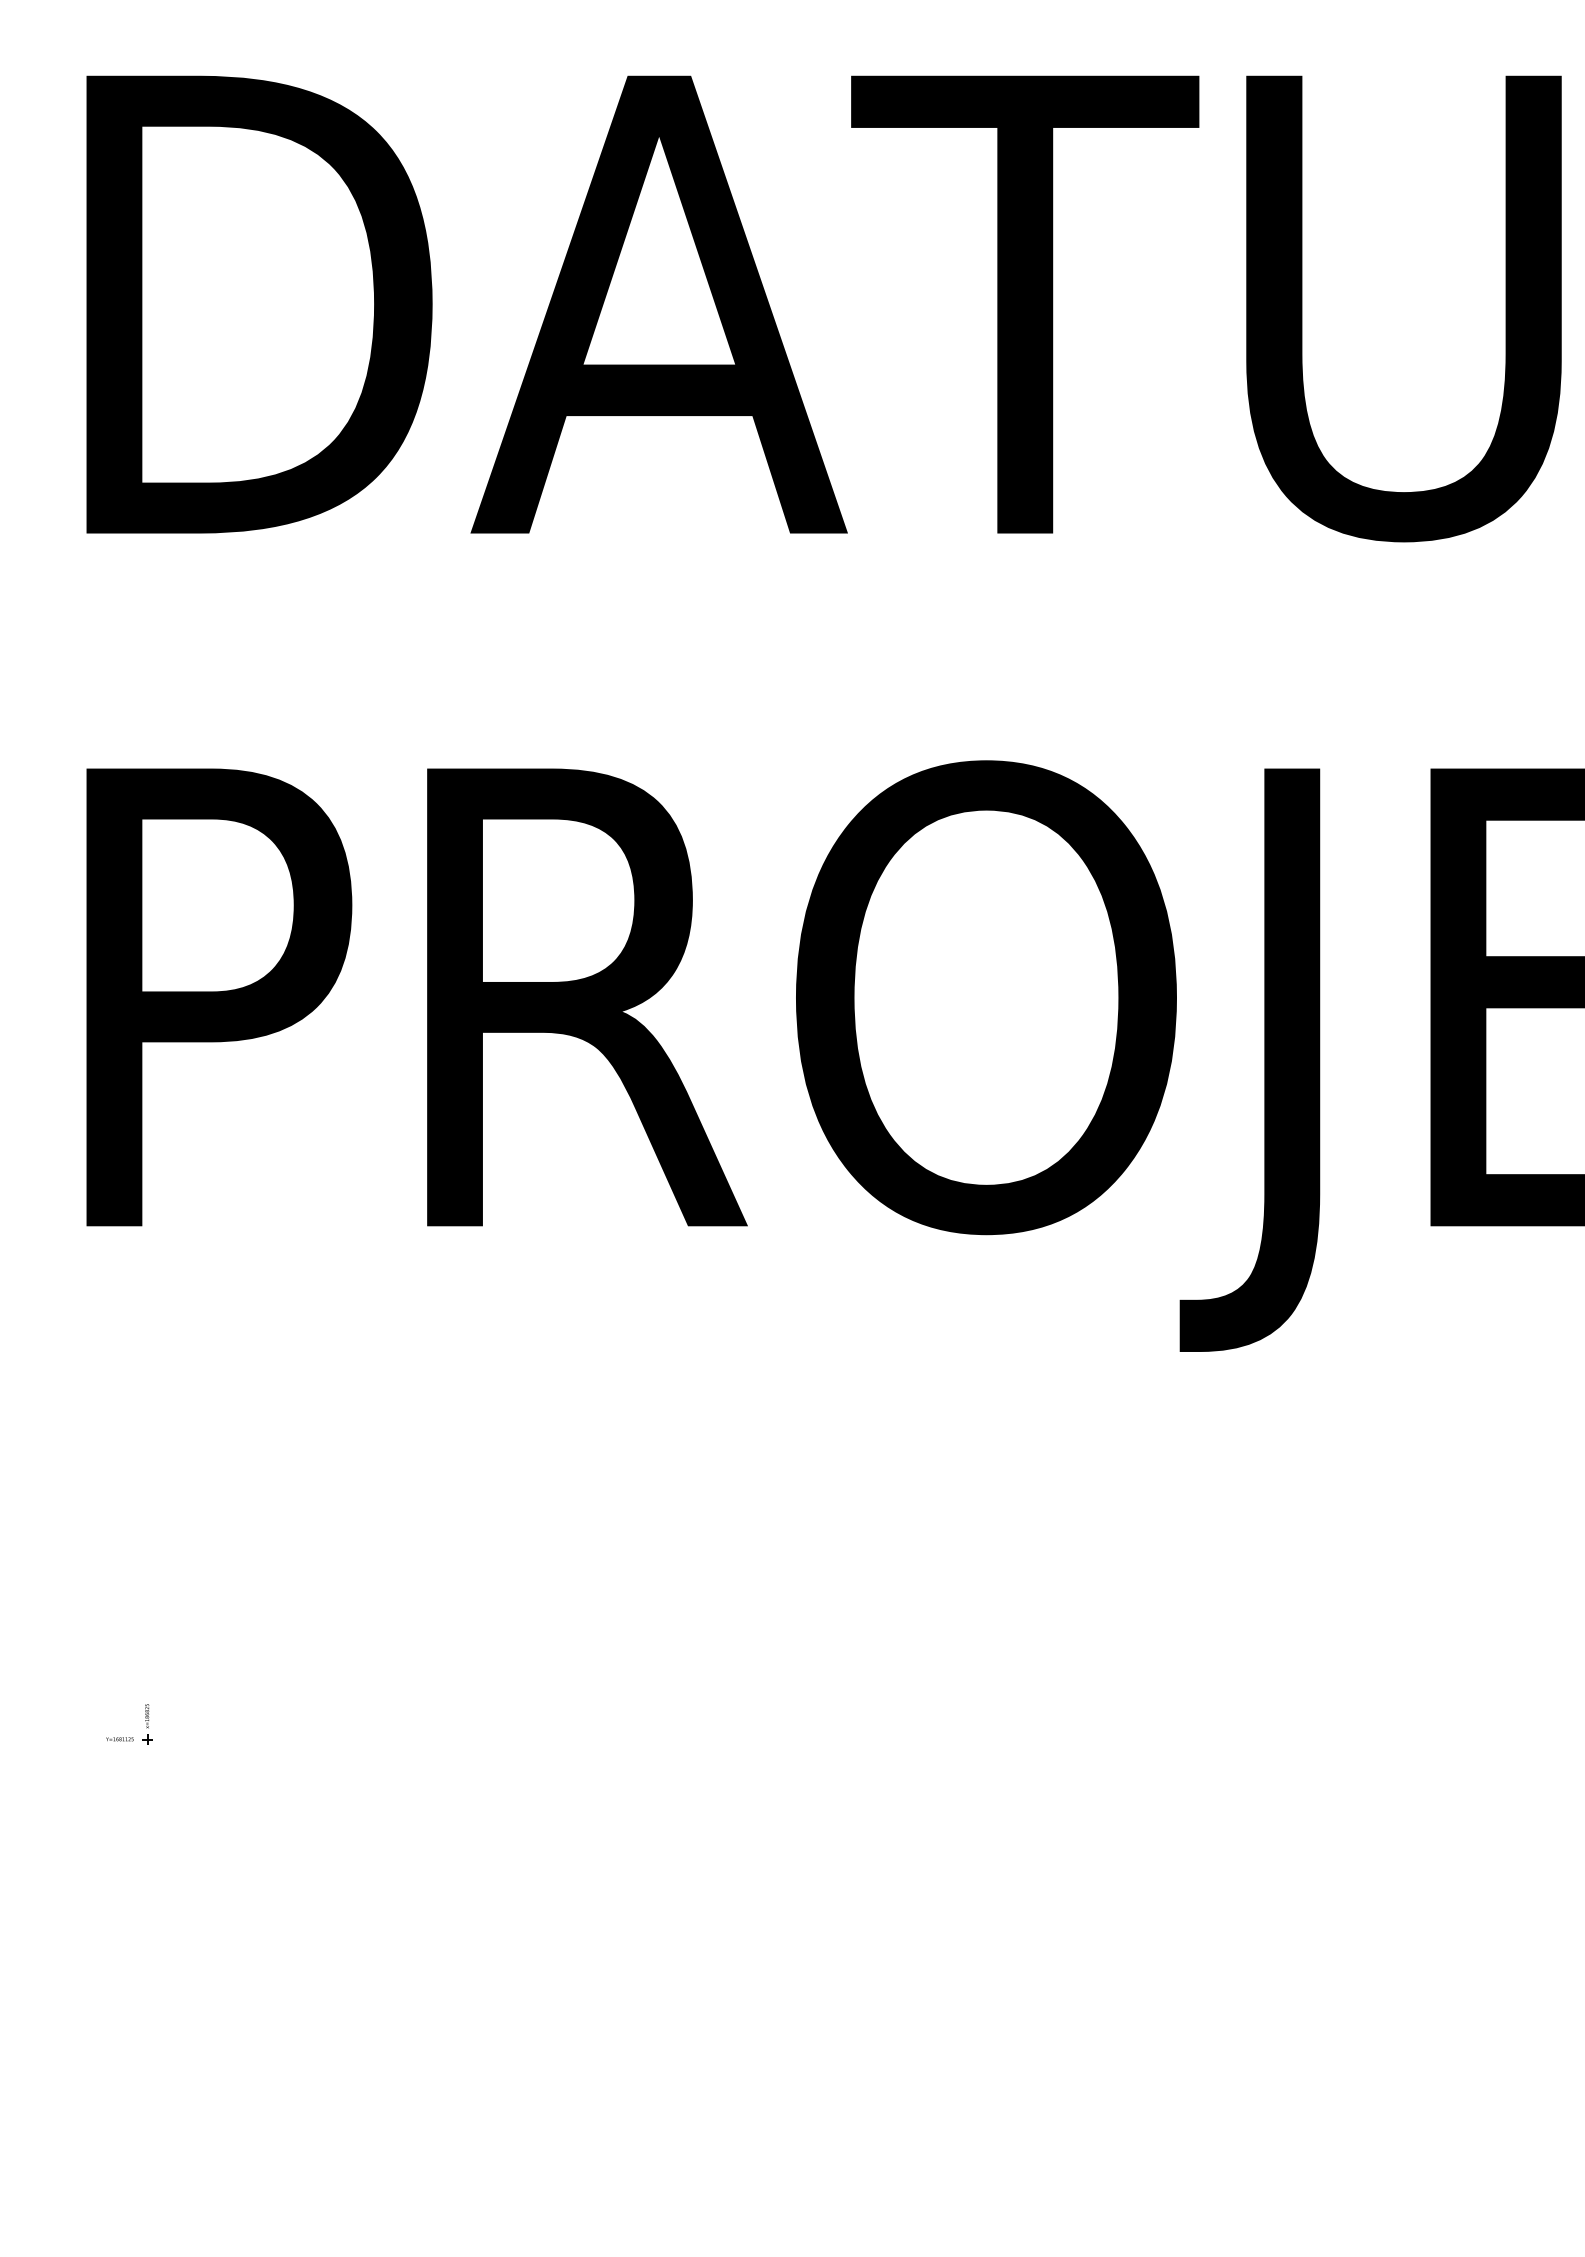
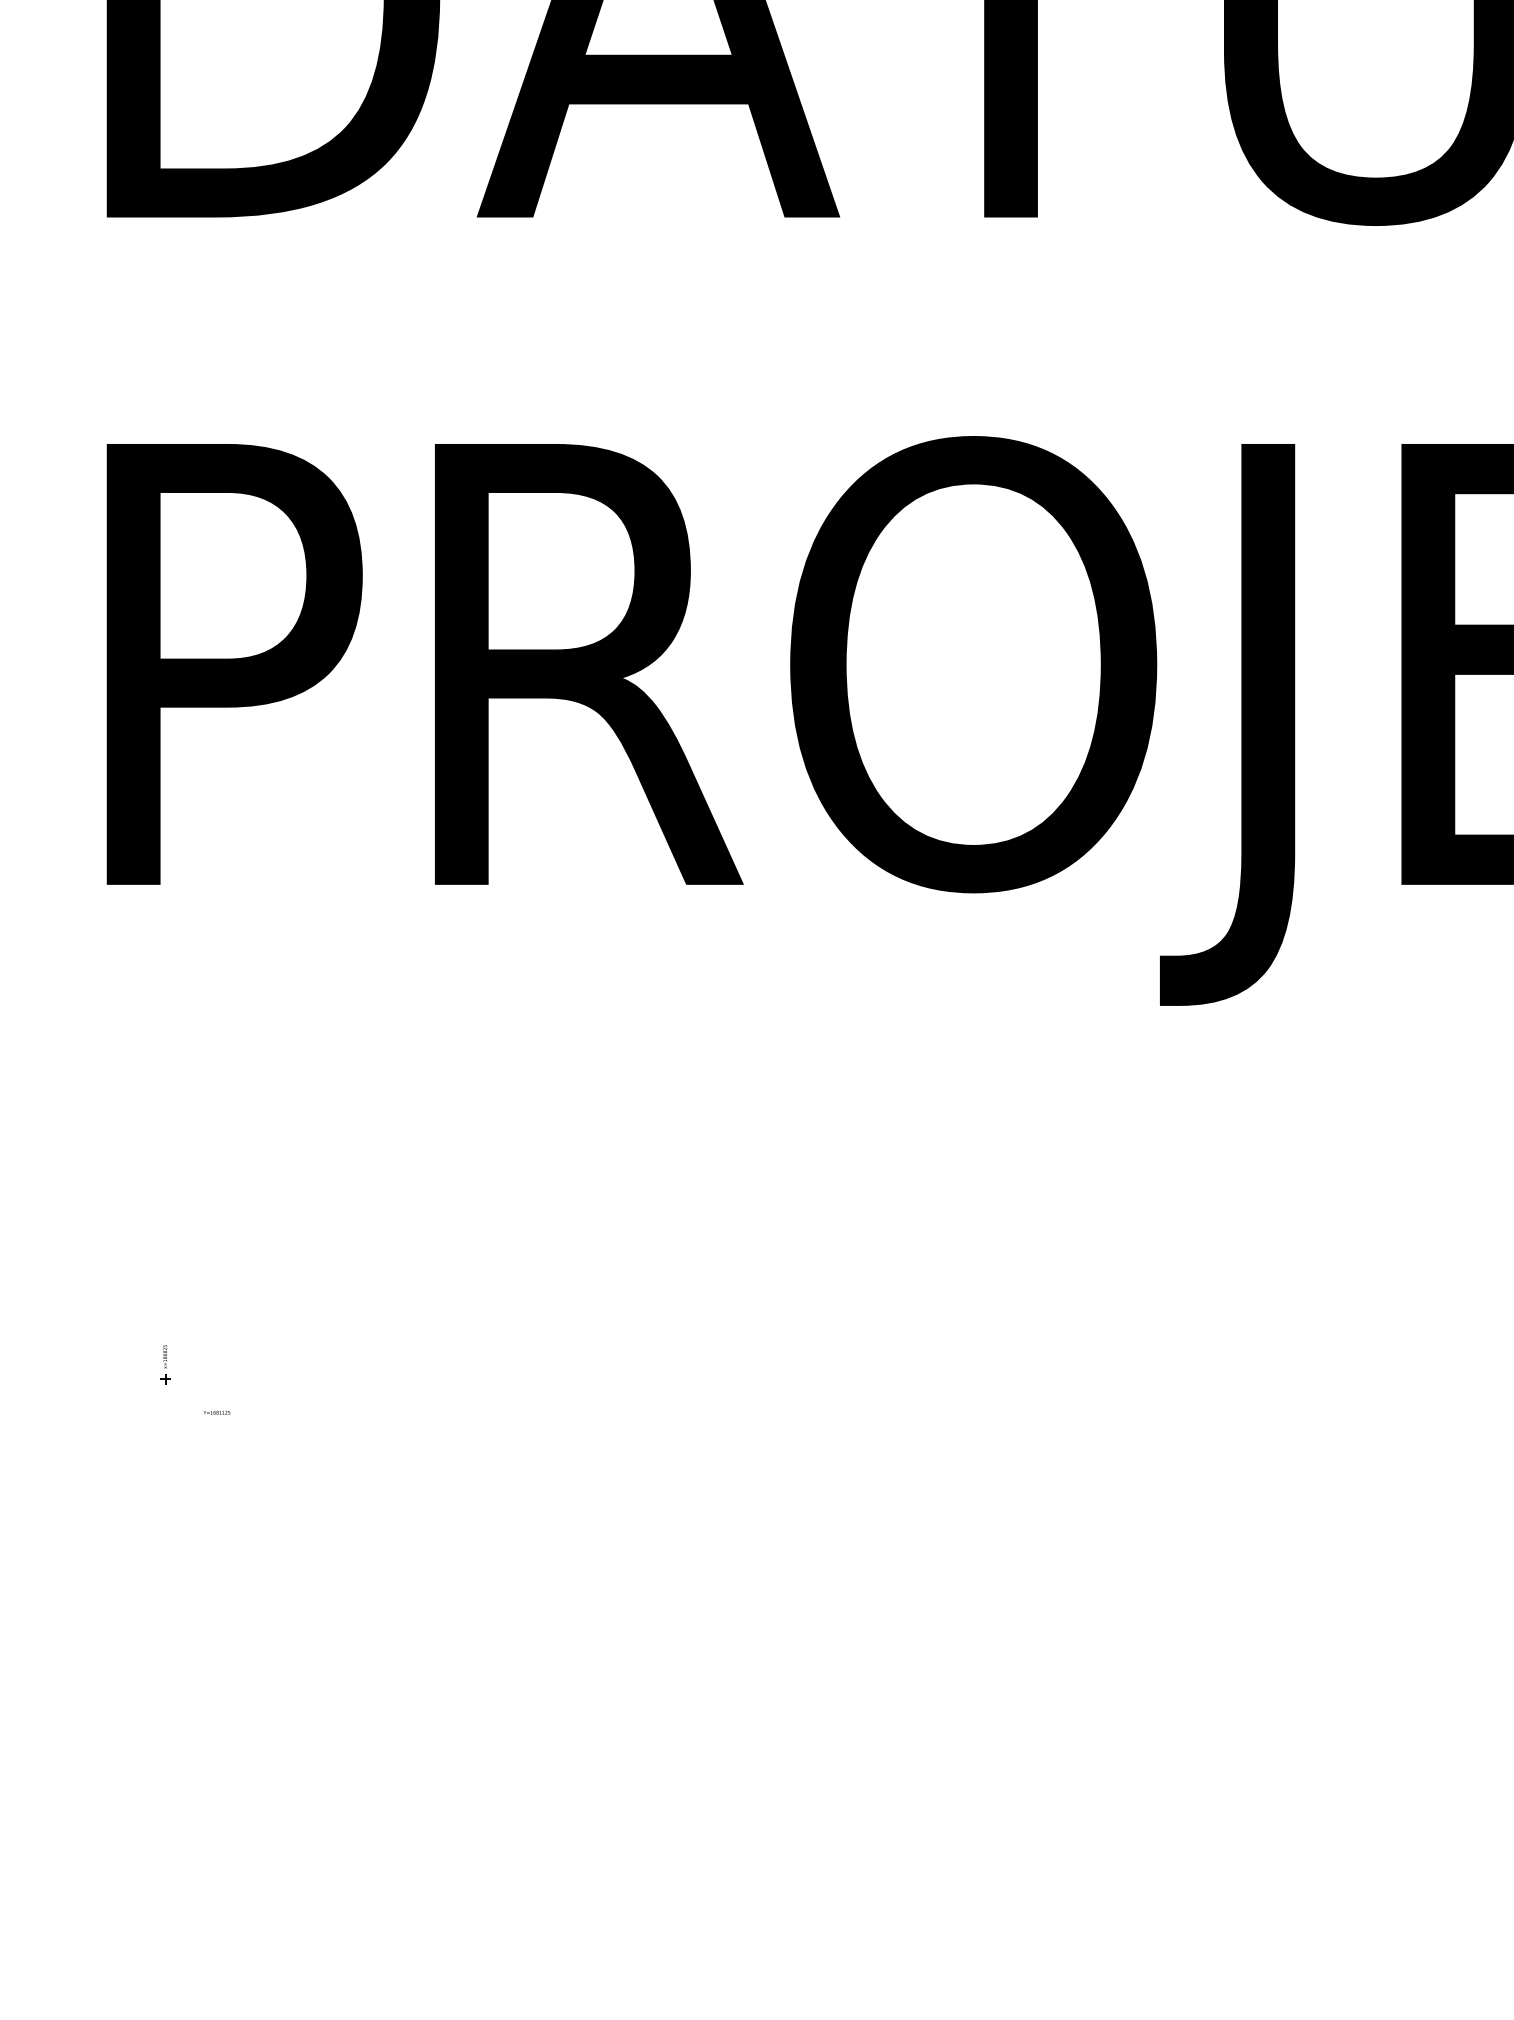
text: (119, 1739) -> (216, 1412), moved

